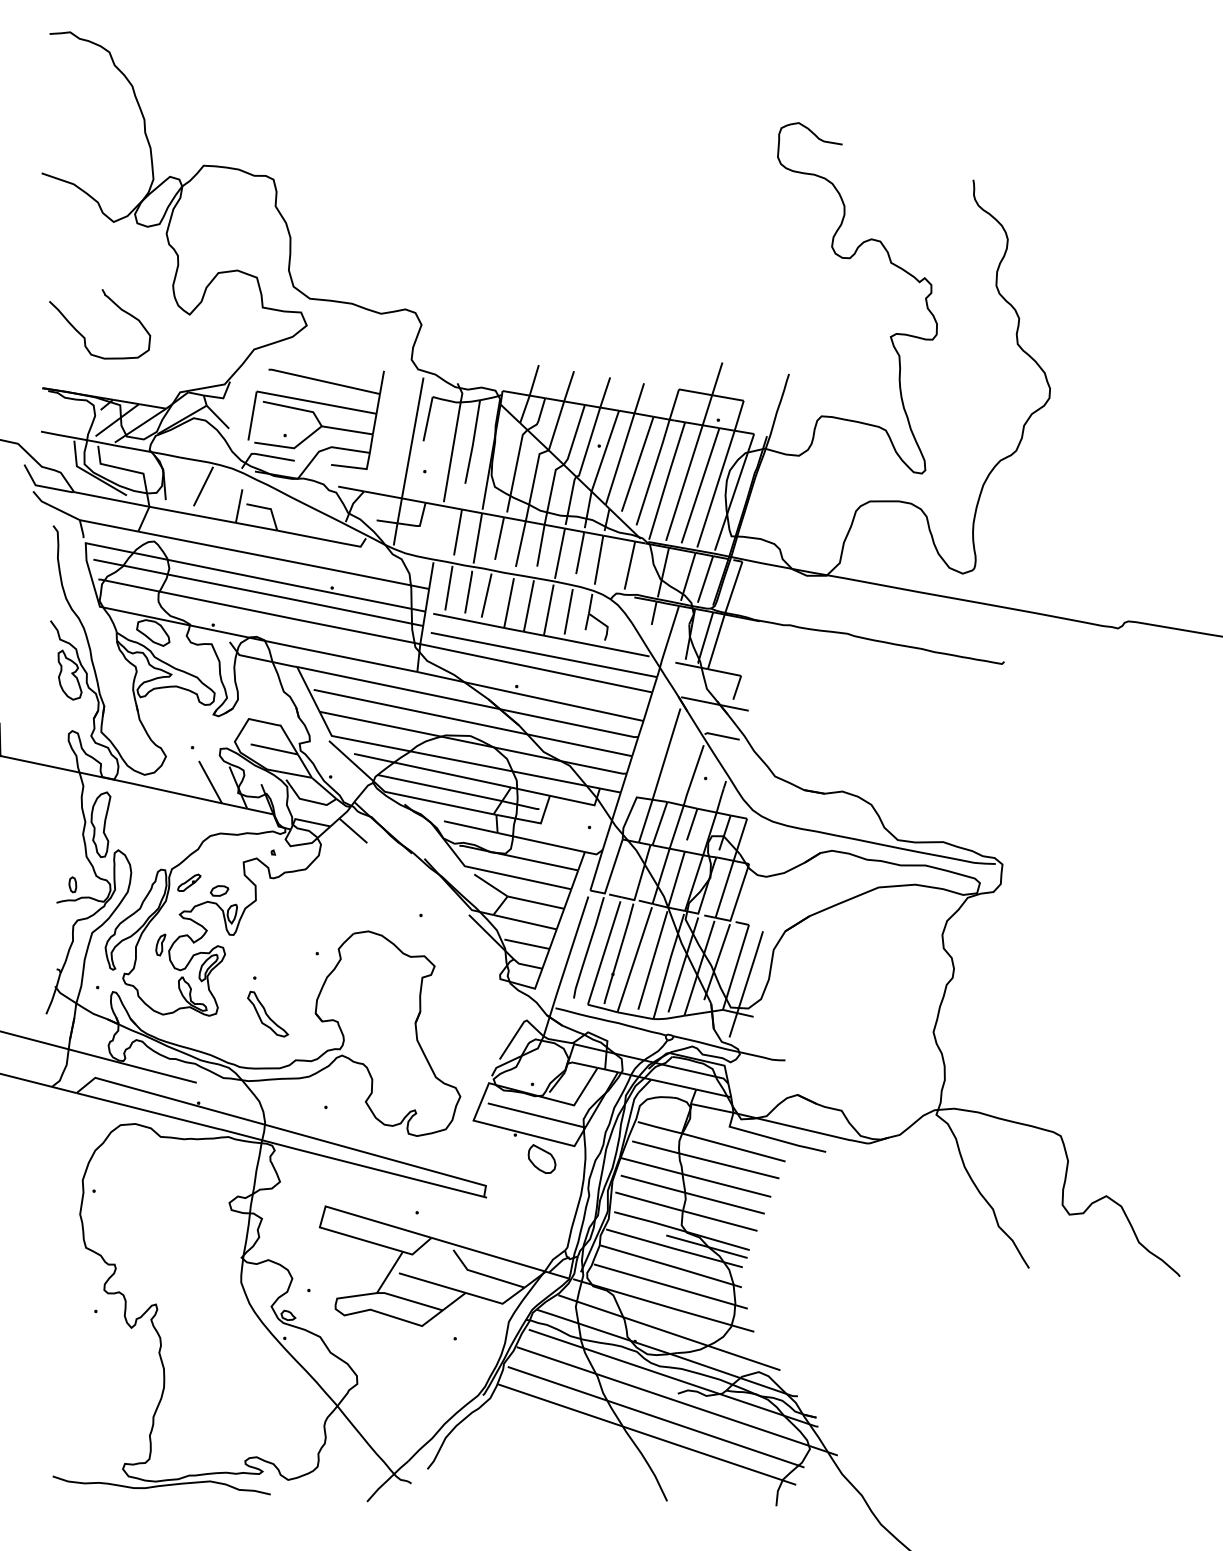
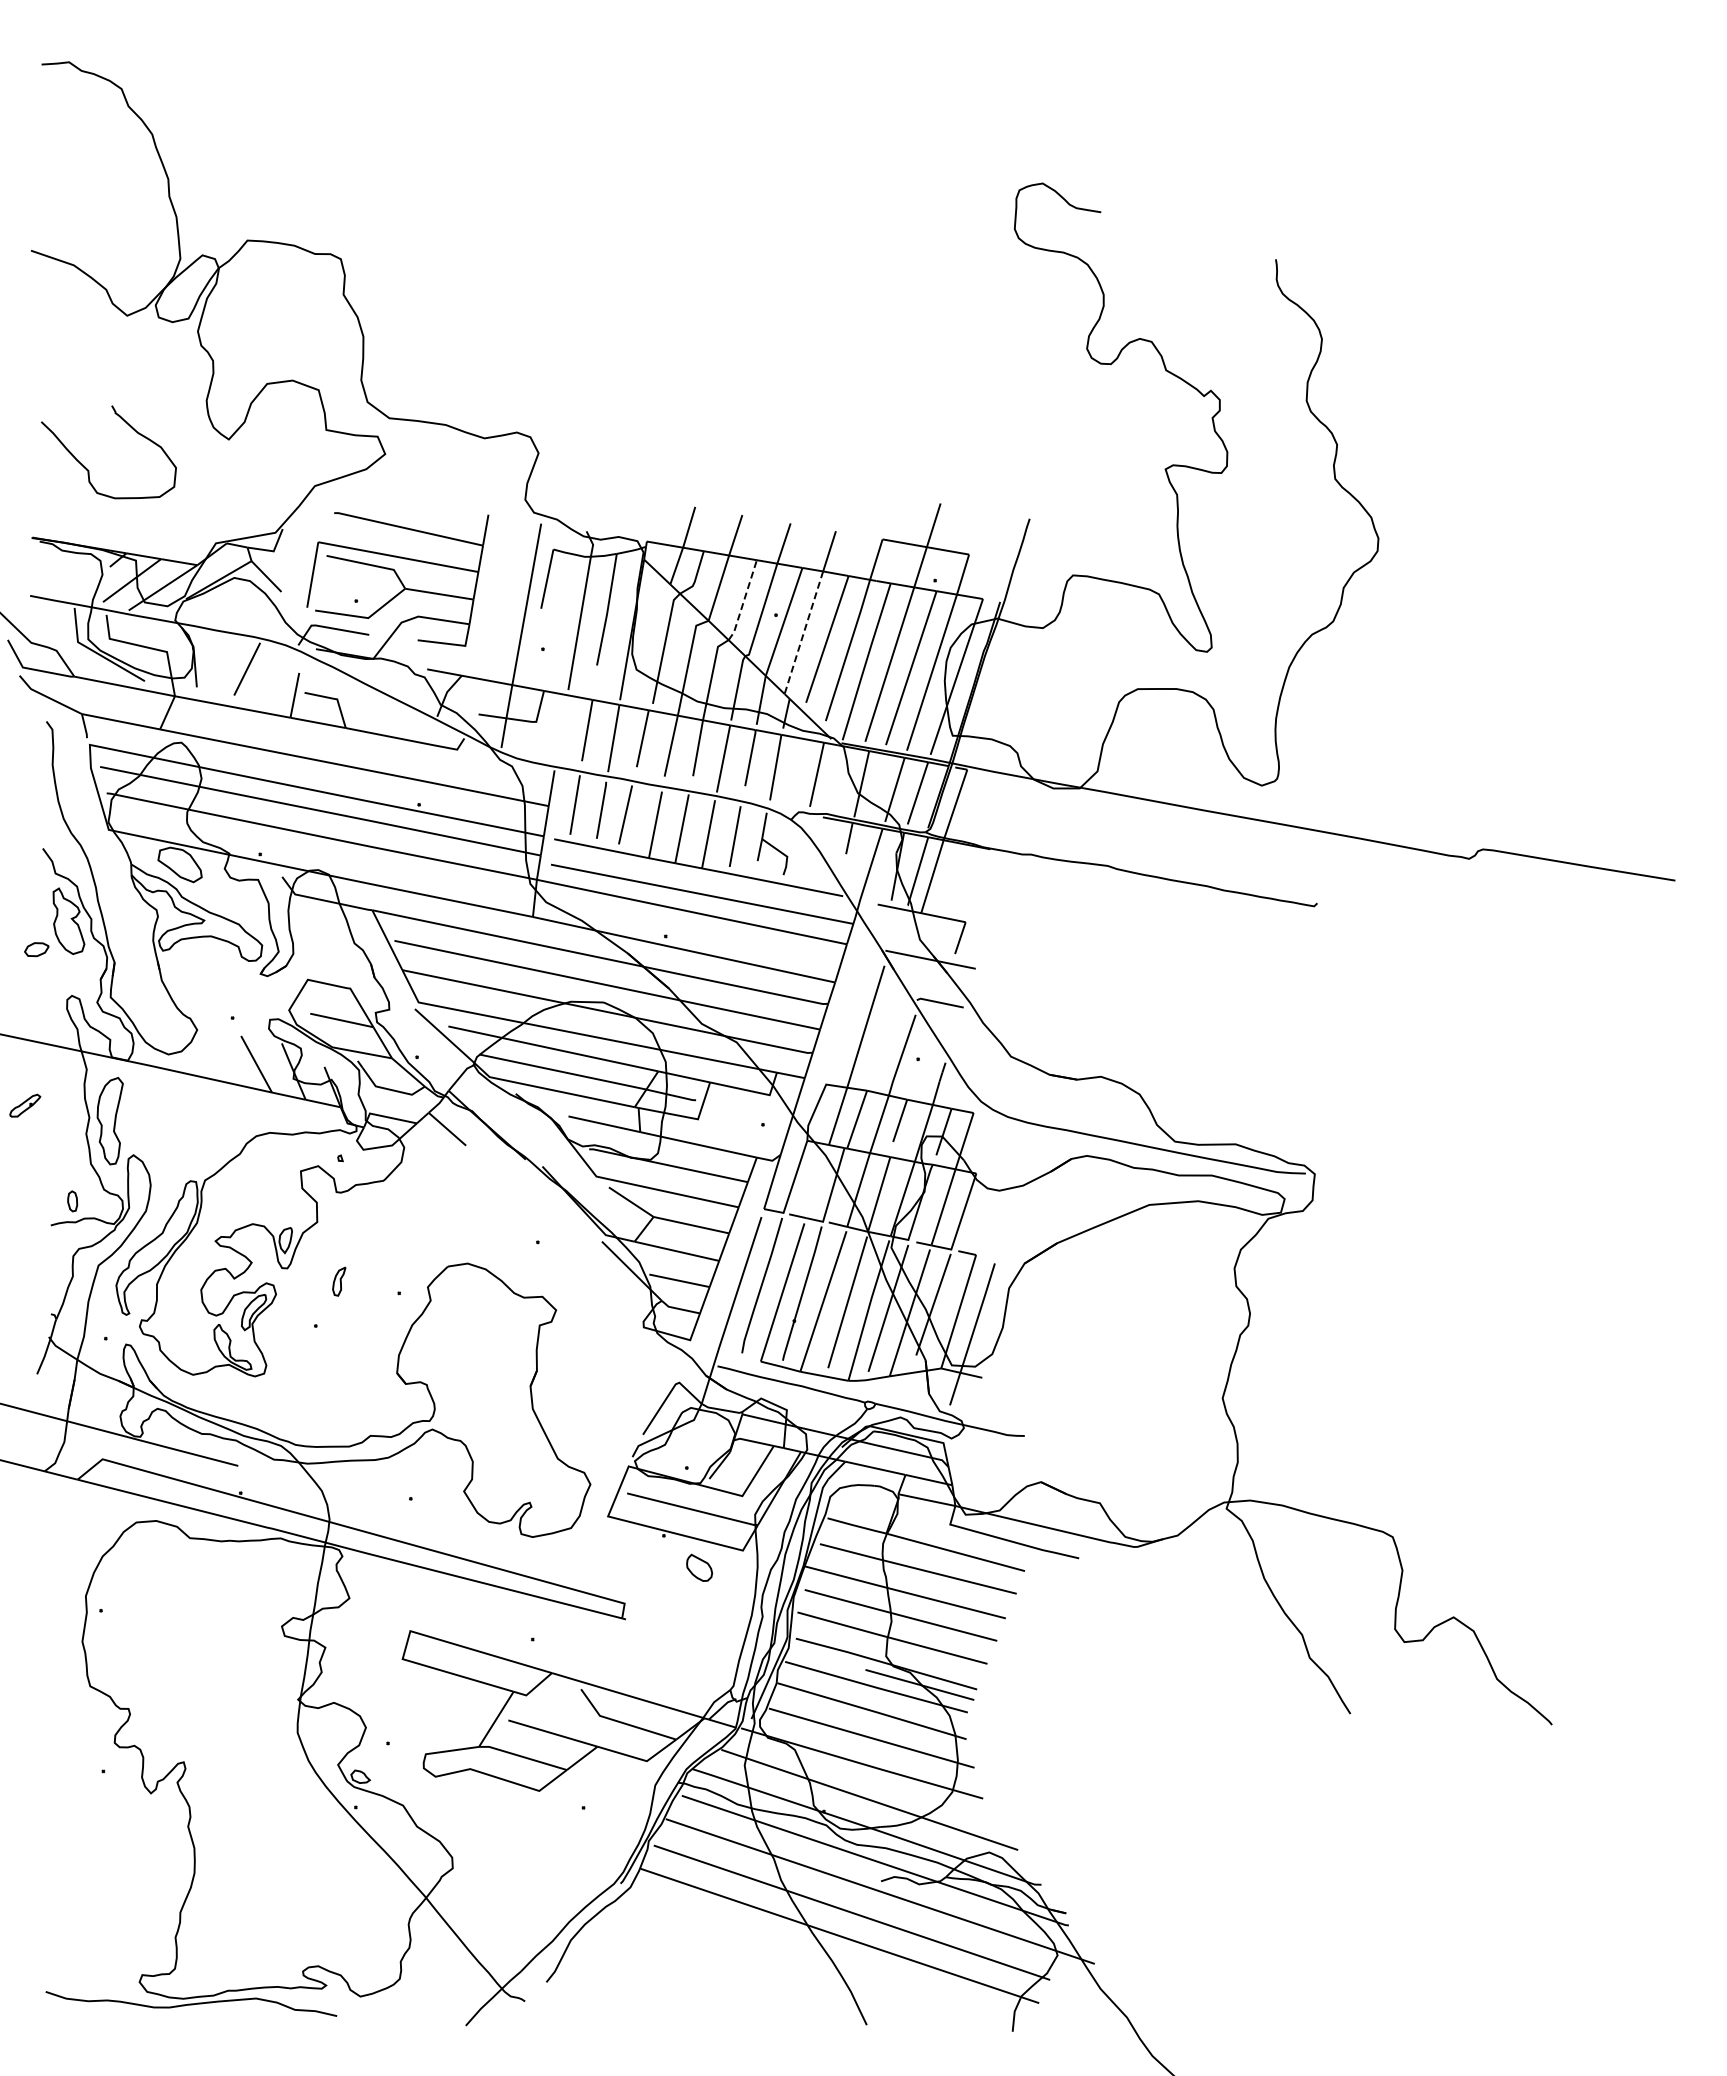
line: (574, 435) -> (743, 601), solid -> dashed
line: (619, 459) -> (803, 633), solid -> dashed
part: (189, 882) -> (25, 1105), moved
part: (219, 890) -> (36, 949), moved
part: (161, 944) -> (339, 1281), moved
part: (268, 1014) -> (333, 1374), removed
part: (541, 1158) -> (699, 1567), size x0.7

